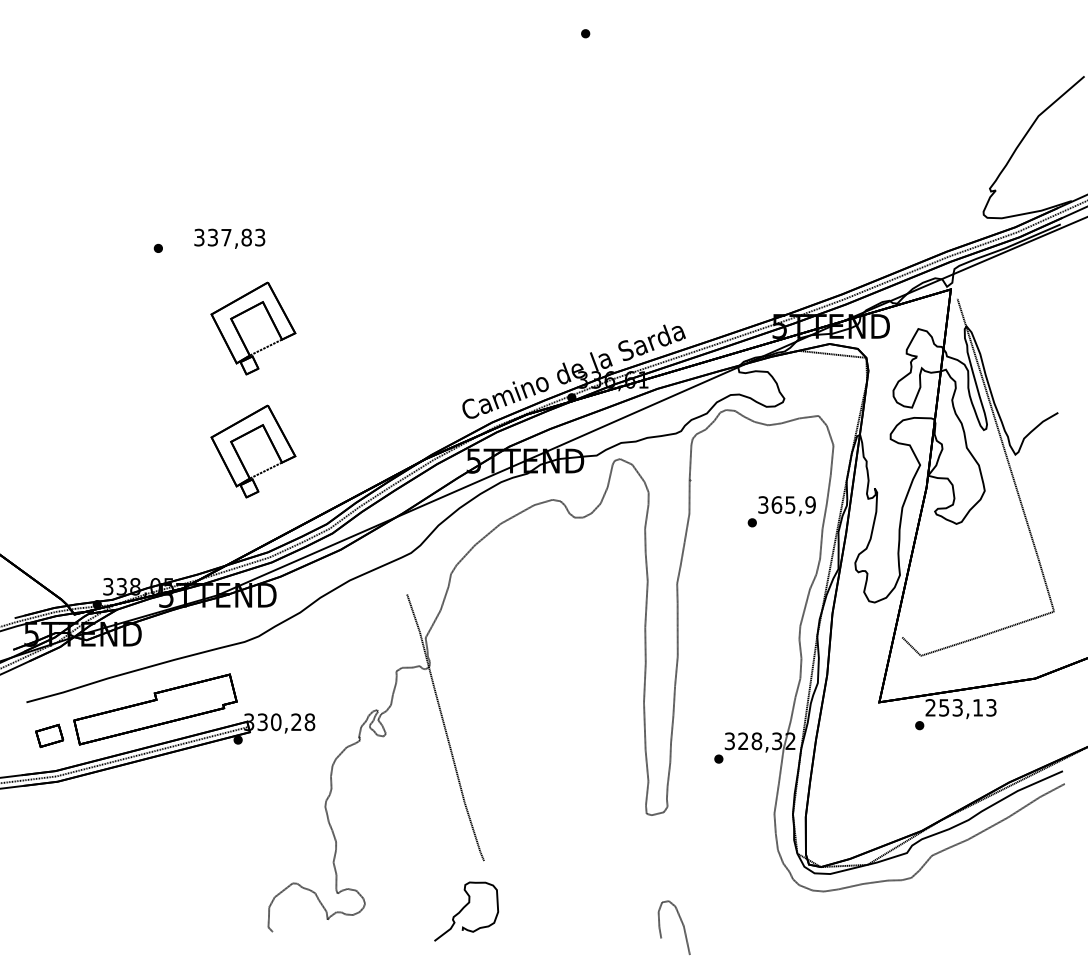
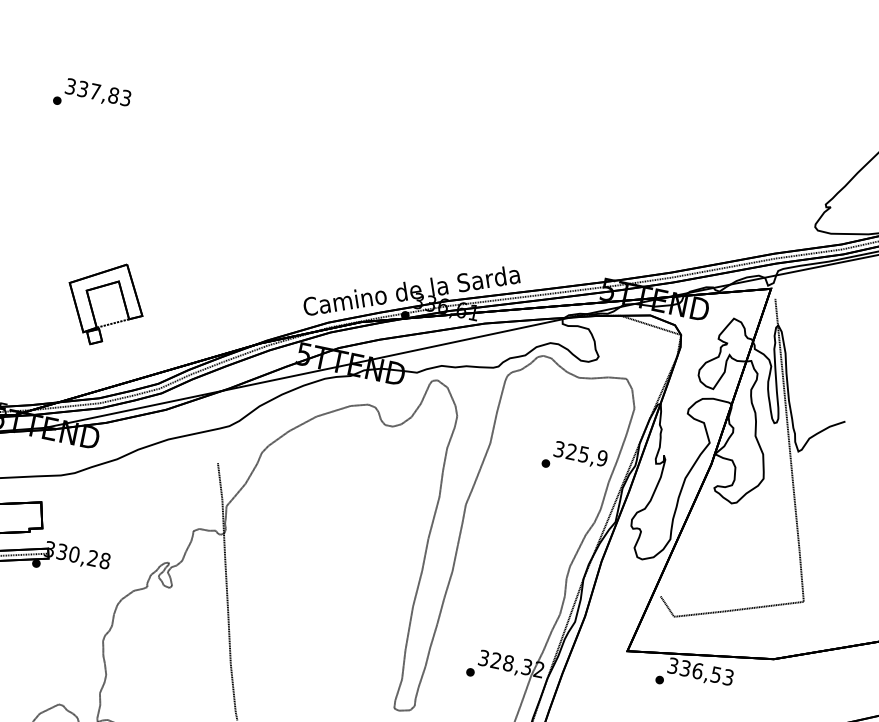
text: (229, 238) -> (97, 93), moved
part: (253, 328) -> (128, 191), removed
text: (776, 504) -> (571, 451), 365,9 -> 325,9
text: (953, 707) -> (693, 669), 253,13 -> 336,53

